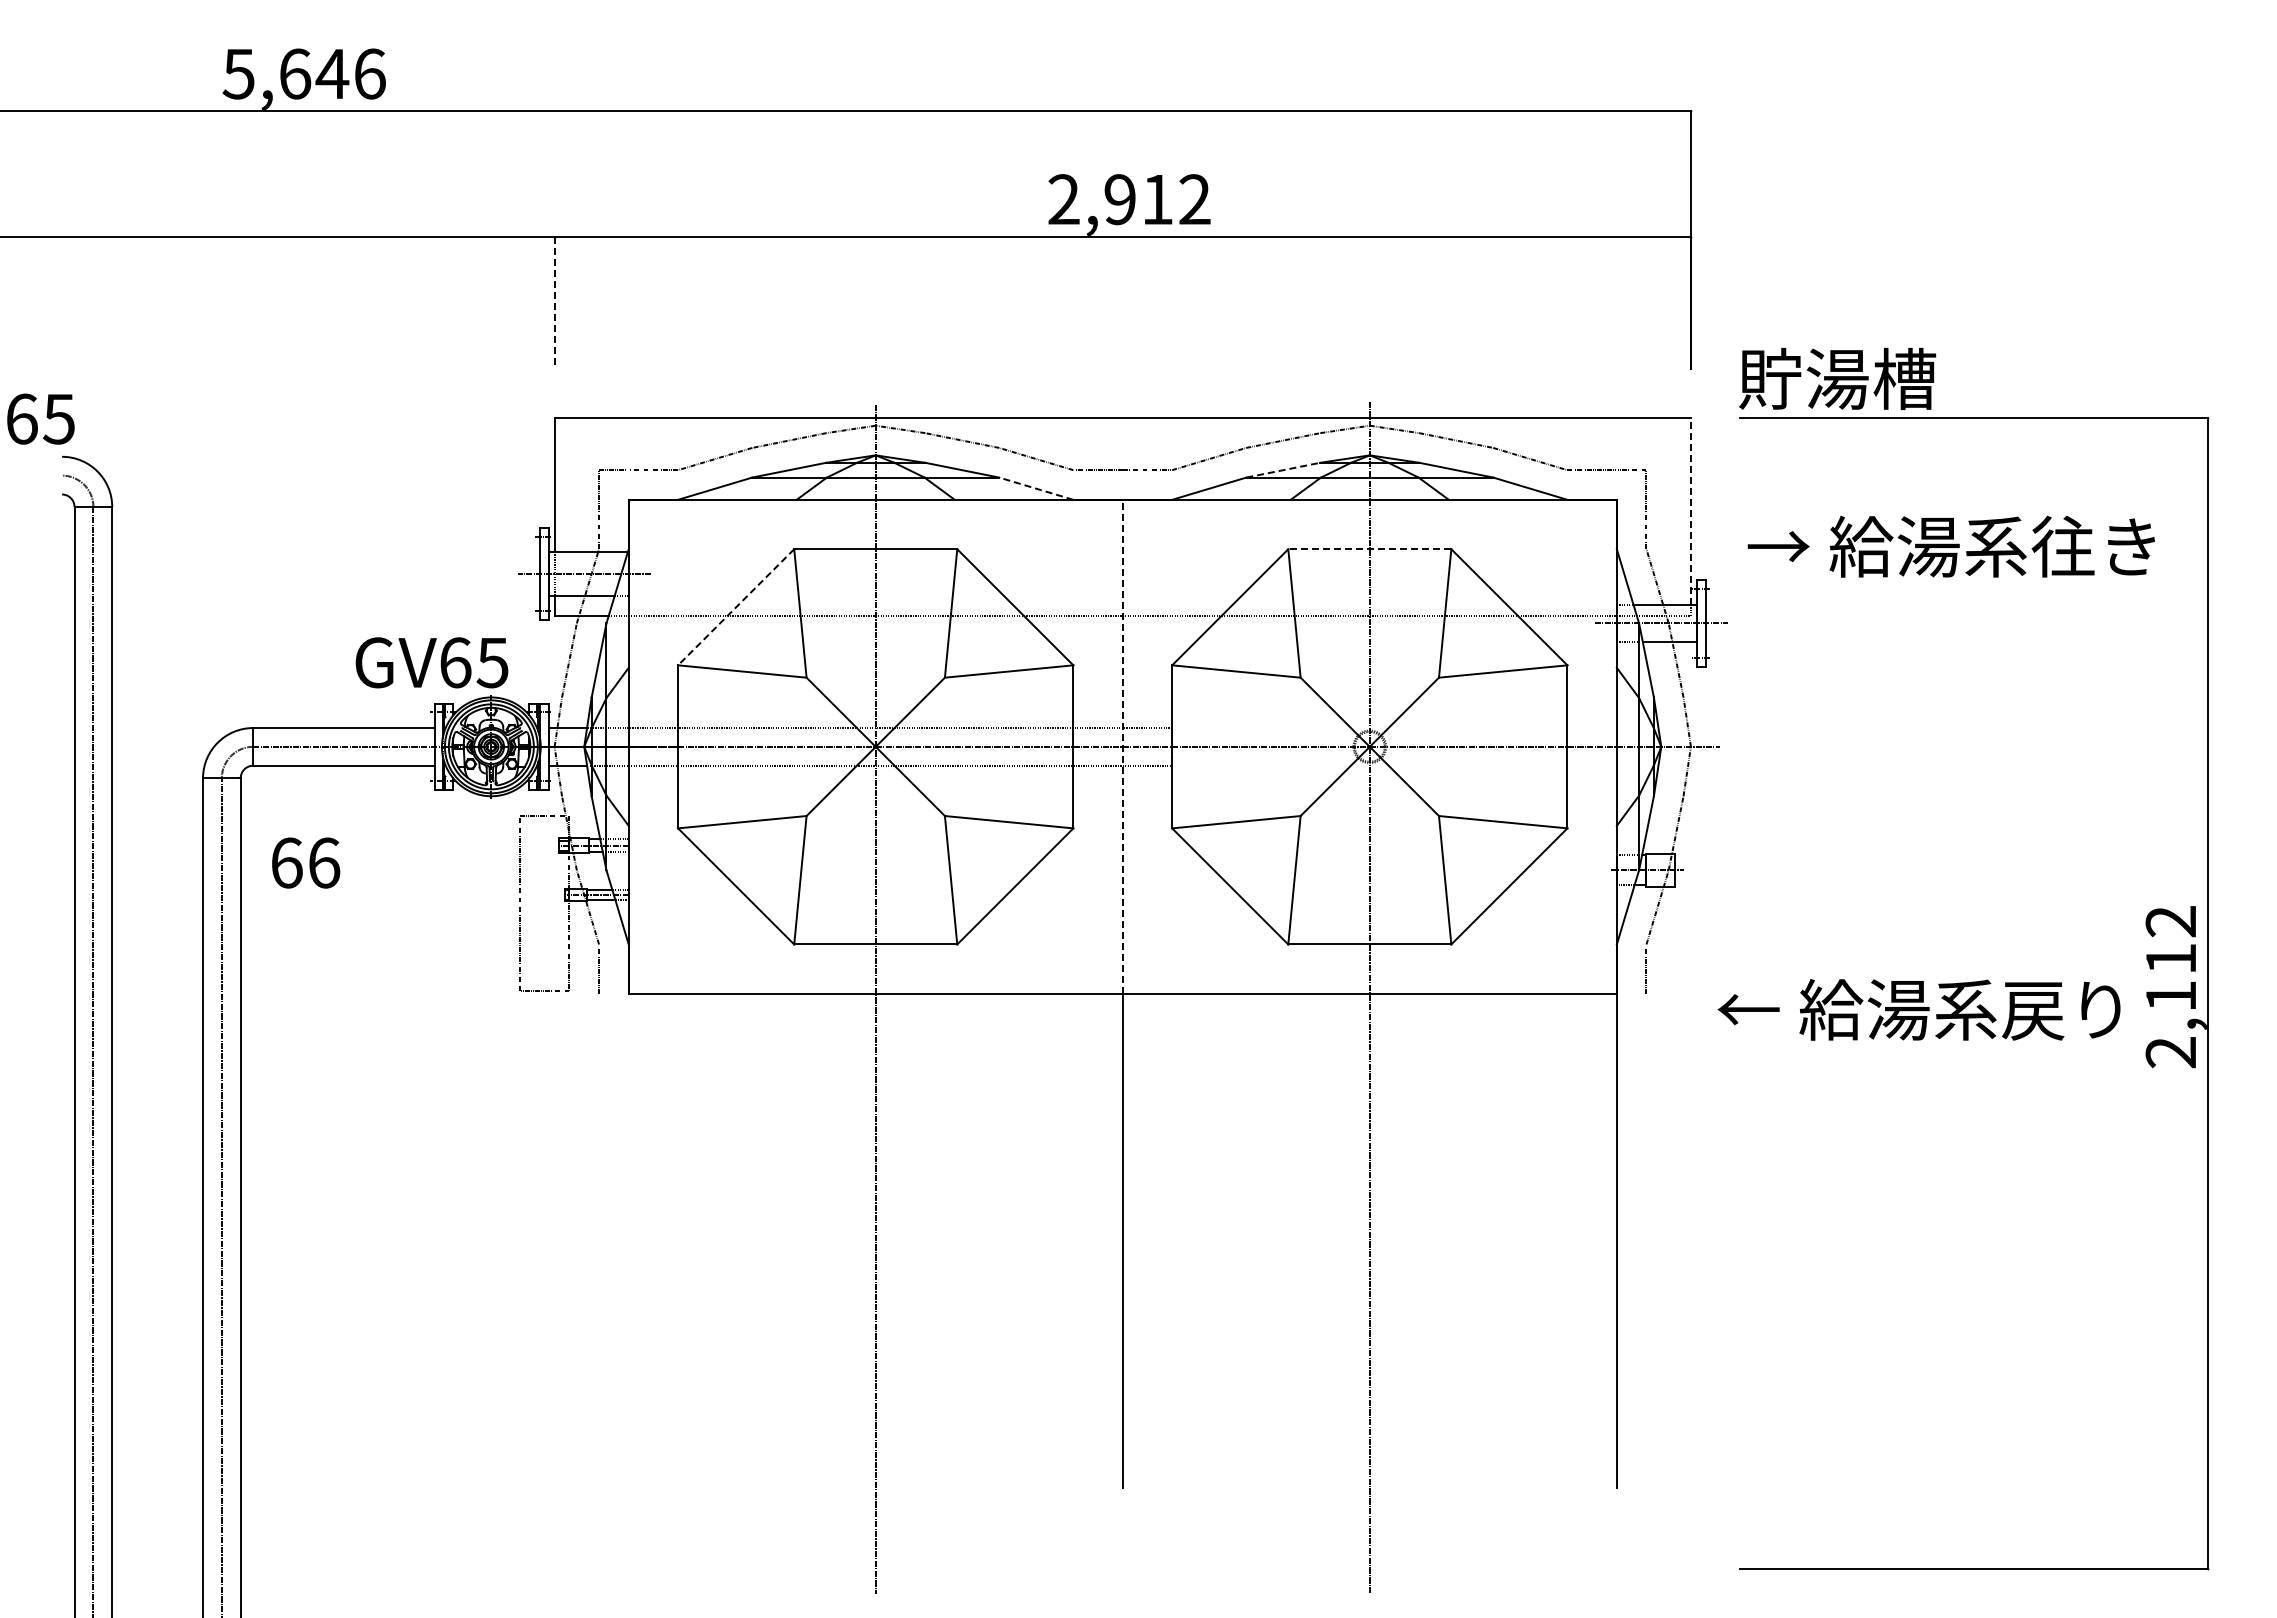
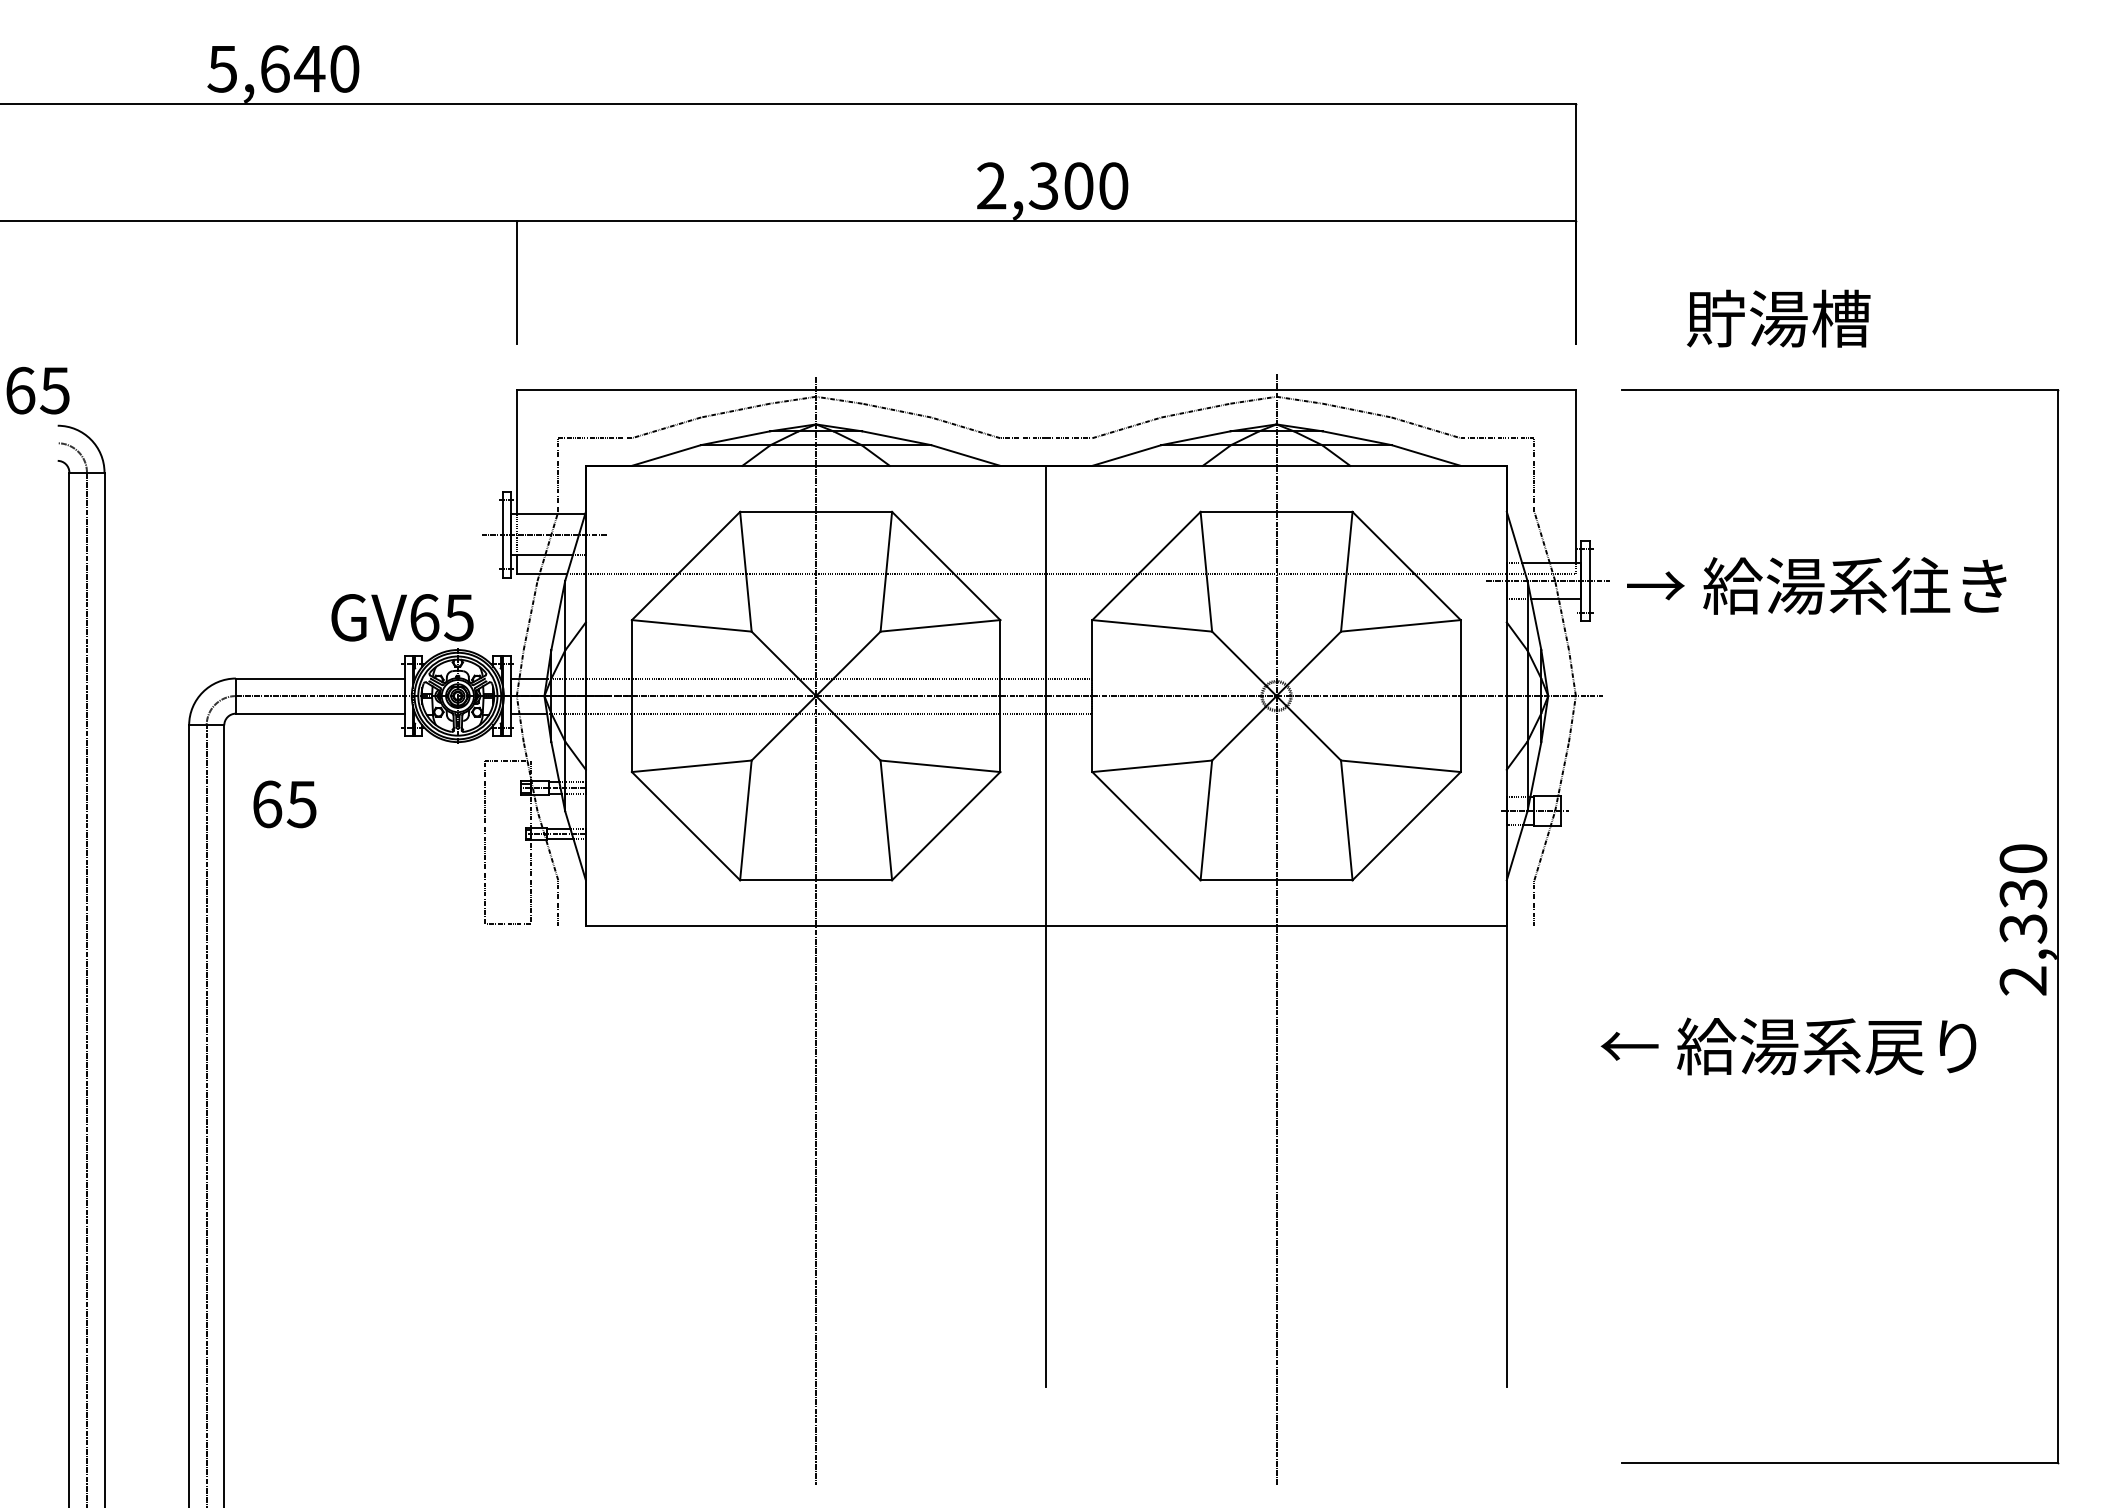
text: (369, 73) -> (344, 68), 5,646 -> 5,640
text: (1157, 199) -> (1078, 185), 2,912 -> 2,300
line: (554, 303) -> (516, 282), dashed -> solid
text: (1837, 378) -> (1778, 318), moved
line: (1283, 470) -> (1196, 438), dashed -> solid
line: (1036, 488) -> (965, 455), dashed -> solid
line: (1690, 510) -> (1575, 475), dashed -> solid
text: (1950, 546) -> (1815, 585), moved
line: (1369, 549) -> (1276, 512), dashed -> solid
line: (735, 607) -> (685, 566), dashed -> solid
line: (1122, 746) -> (1046, 695), dashed -> solid
text: (323, 862) -> (301, 803), 66 -> 65
text: (2170, 959) -> (2022, 894), 2,112 -> 2,330
text: (1918, 1009) -> (1787, 1046), moved

